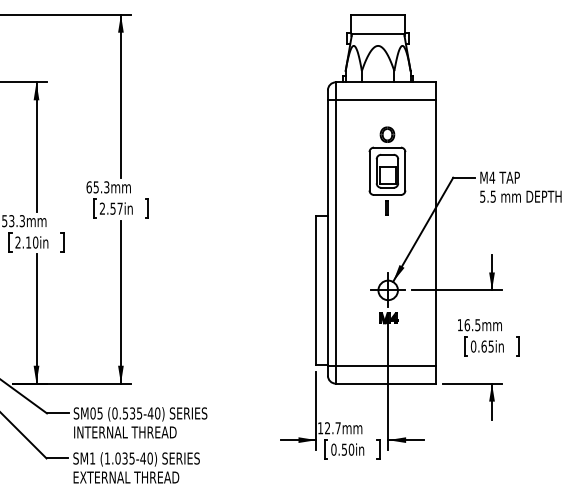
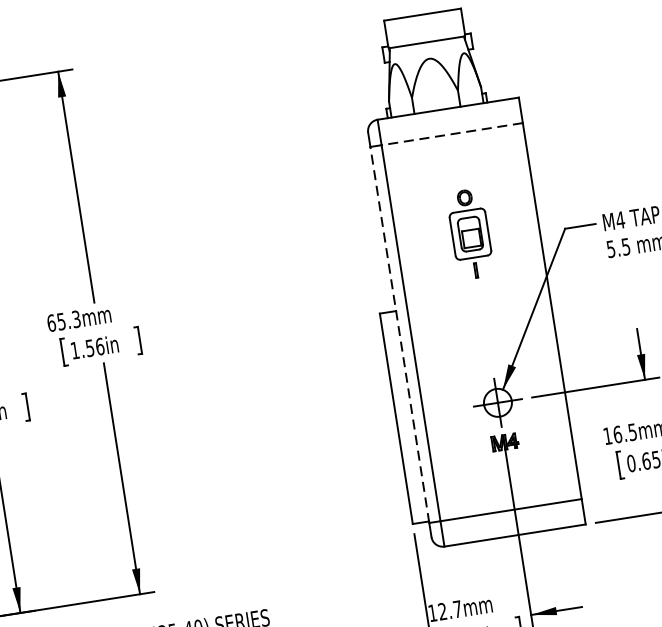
line: (385, 100) -> (452, 134), solid -> dashed
part: (387, 170) -> (470, 233), size x0.7
text: (110, 208) -> (86, 348), 2.57in -> 1.56in
line: (327, 233) -> (399, 335), solid -> dashed

